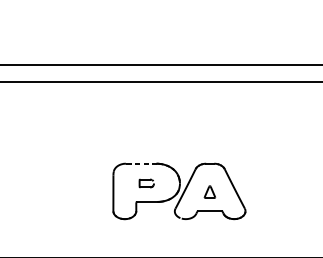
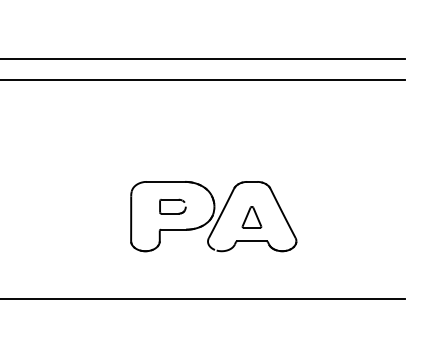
line: (141, 163) -> (166, 181), dashed -> solid
part: (146, 183) -> (172, 206), size x1.43
part: (209, 192) -> (251, 217), size x1.43

